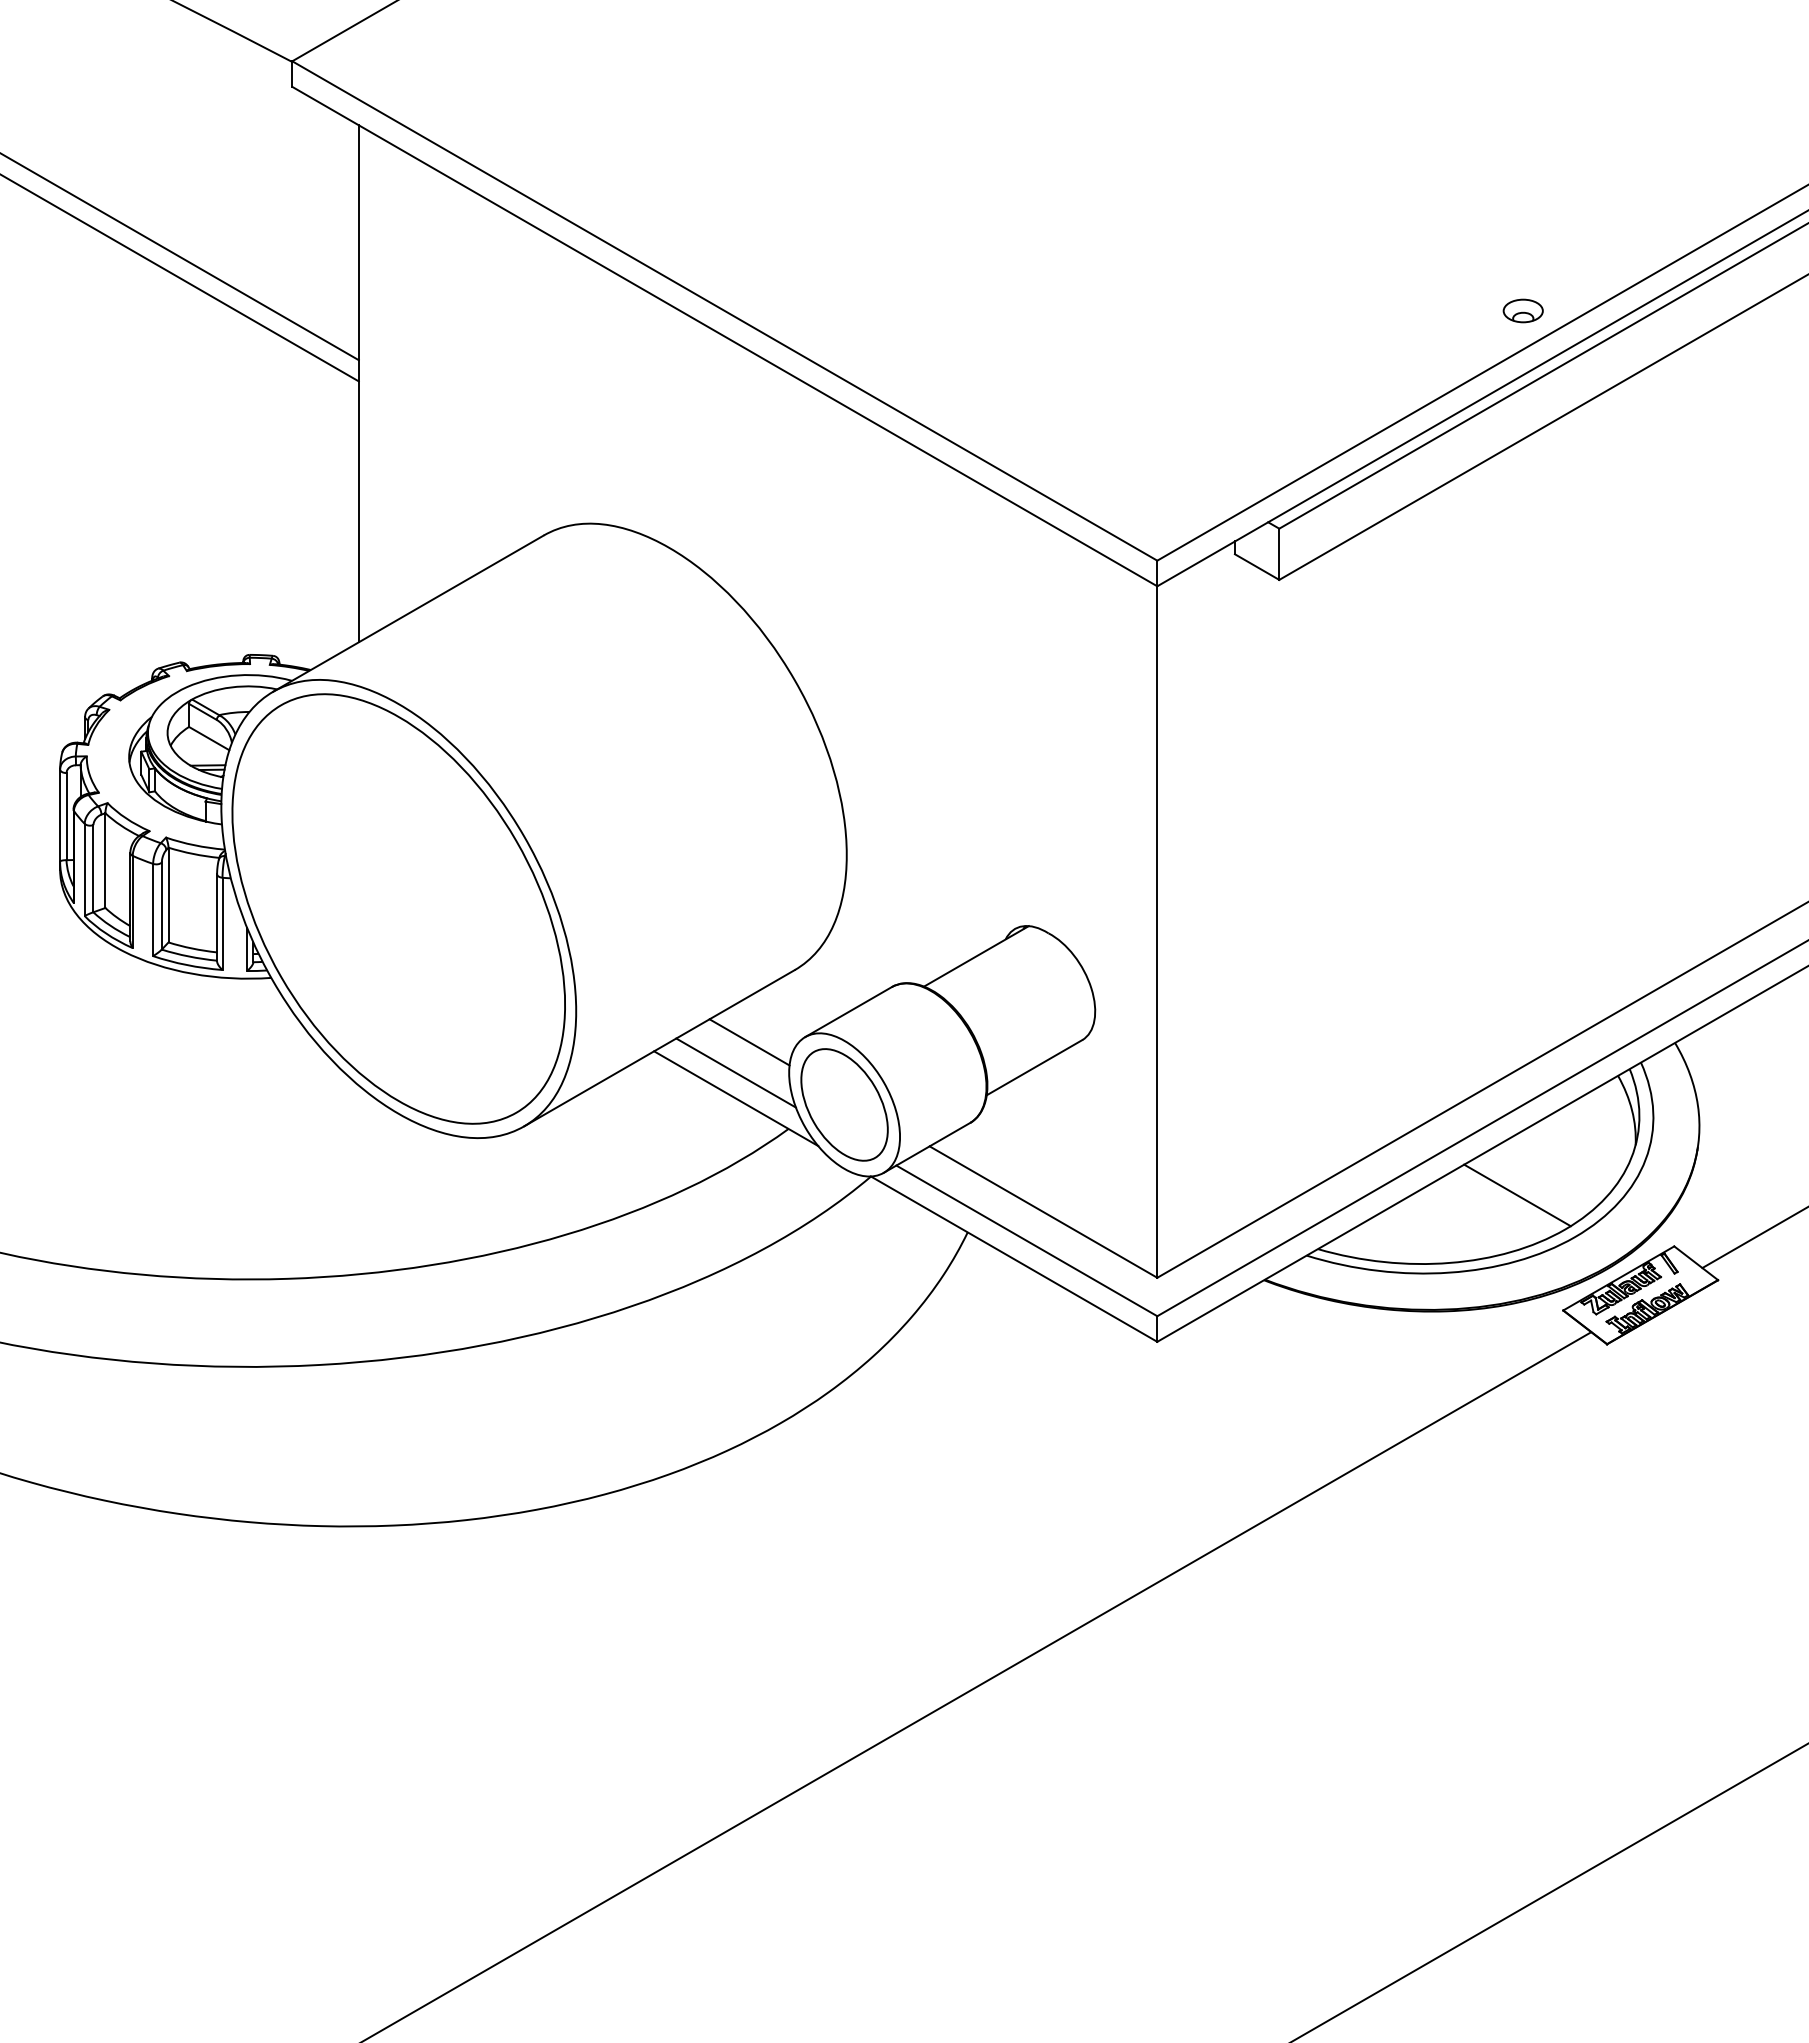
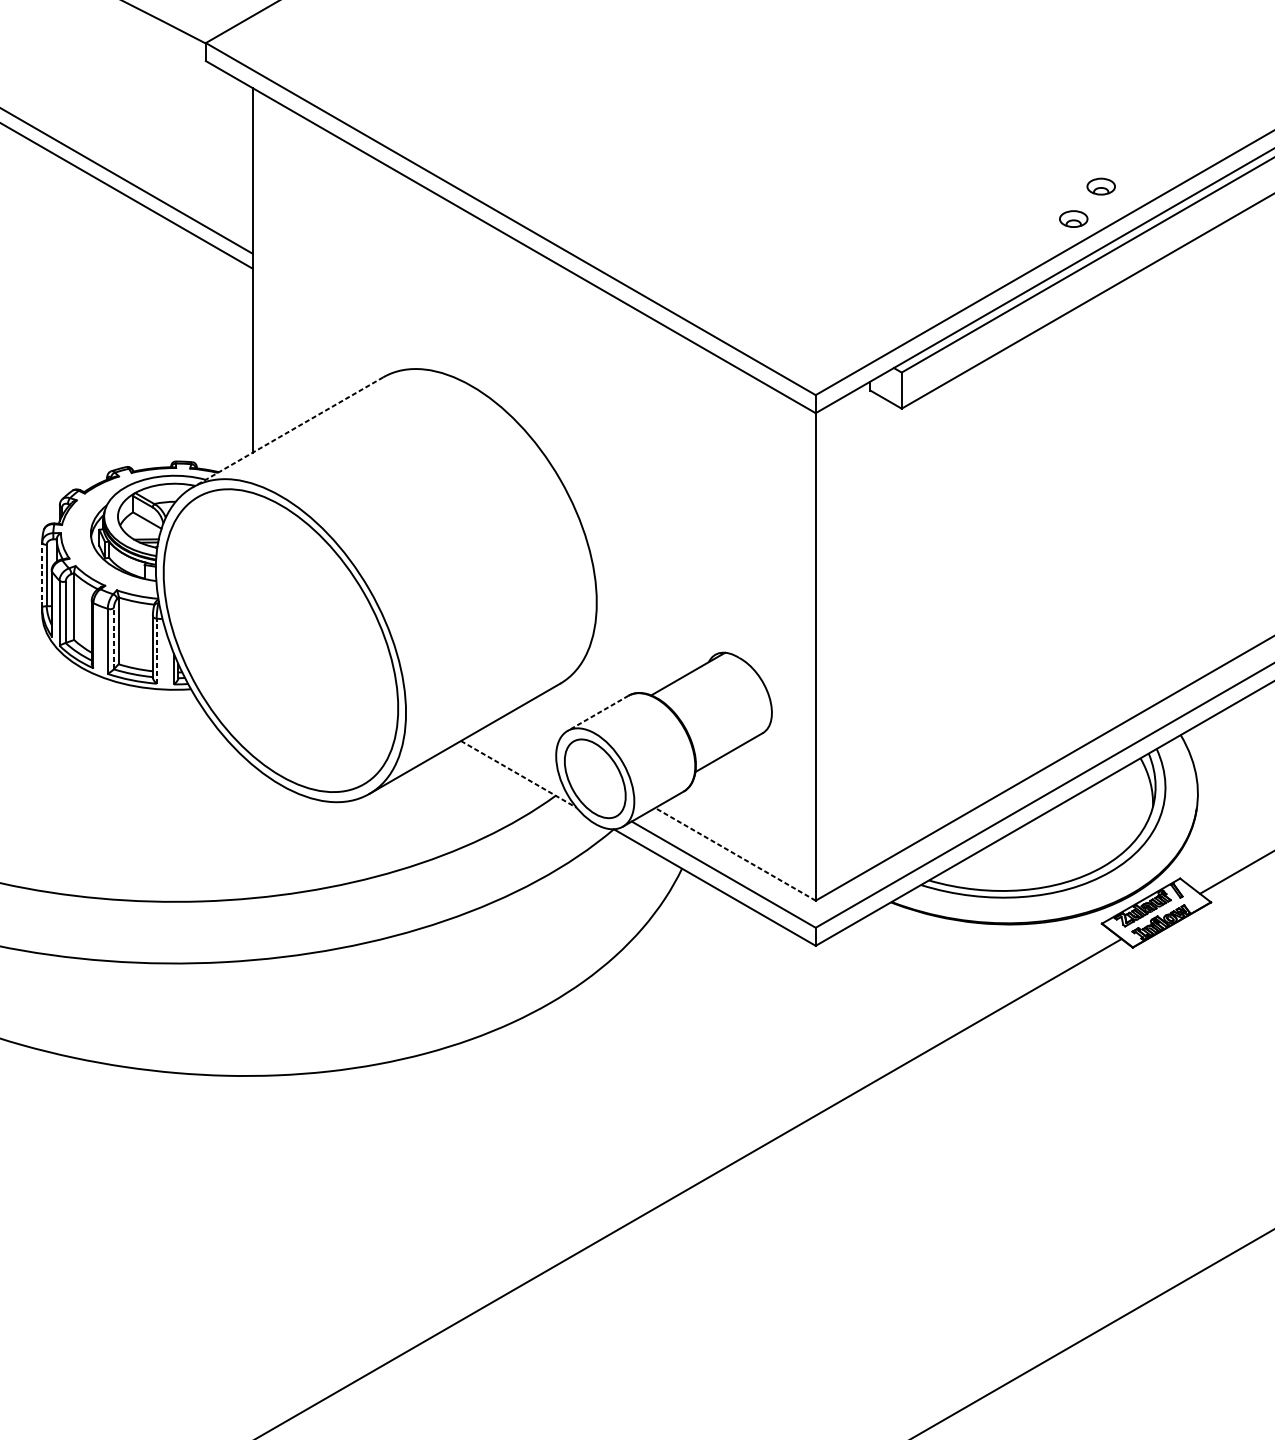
part: (1561, 264) -> (1100, 186), added
line: (408, 613) -> (287, 432), solid -> dashed
line: (60, 815) -> (42, 574), solid -> dashed
line: (161, 906) -> (113, 638), solid -> dashed
line: (222, 923) -> (156, 650), solid -> dashed
line: (848, 1012) -> (598, 713), solid -> dashed
line: (749, 1042) -> (528, 734), removed
line: (735, 1072) -> (518, 755), removed
line: (736, 1098) -> (519, 774), solid -> dashed
line: (1517, 1195) -> (1069, 842), removed
line: (1043, 1211) -> (735, 853), solid -> dashed

